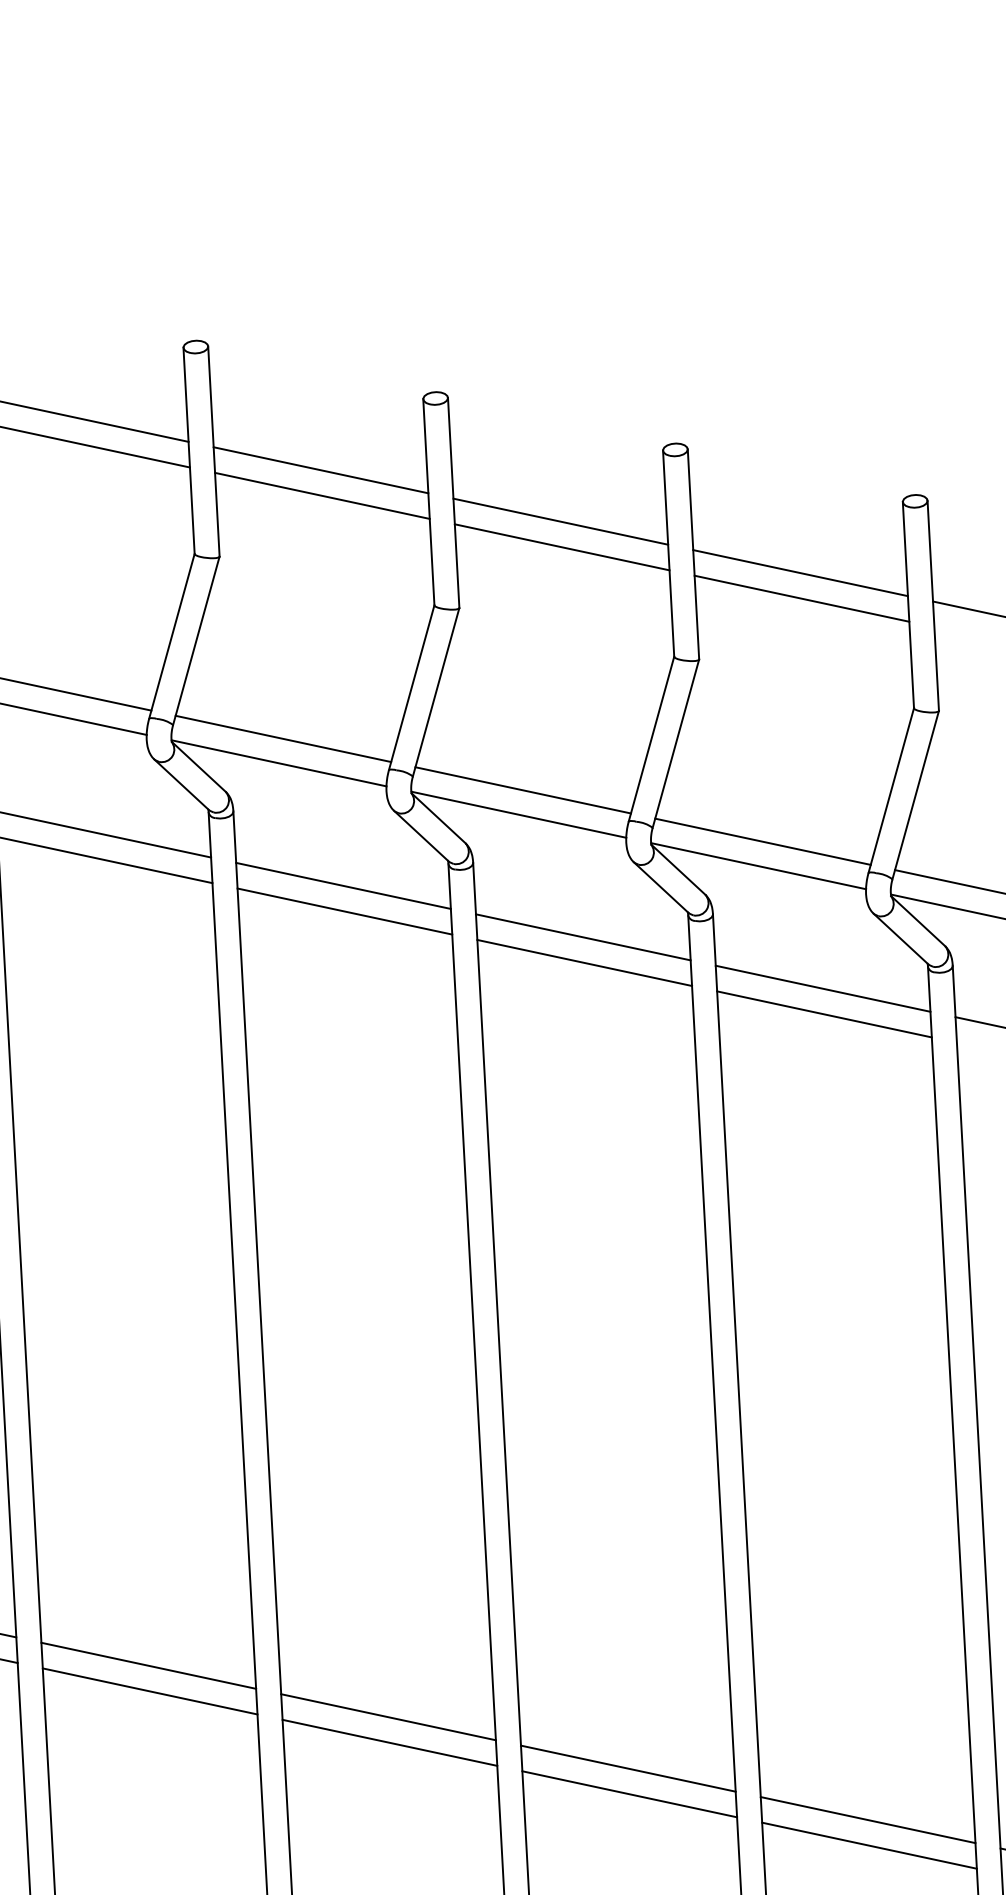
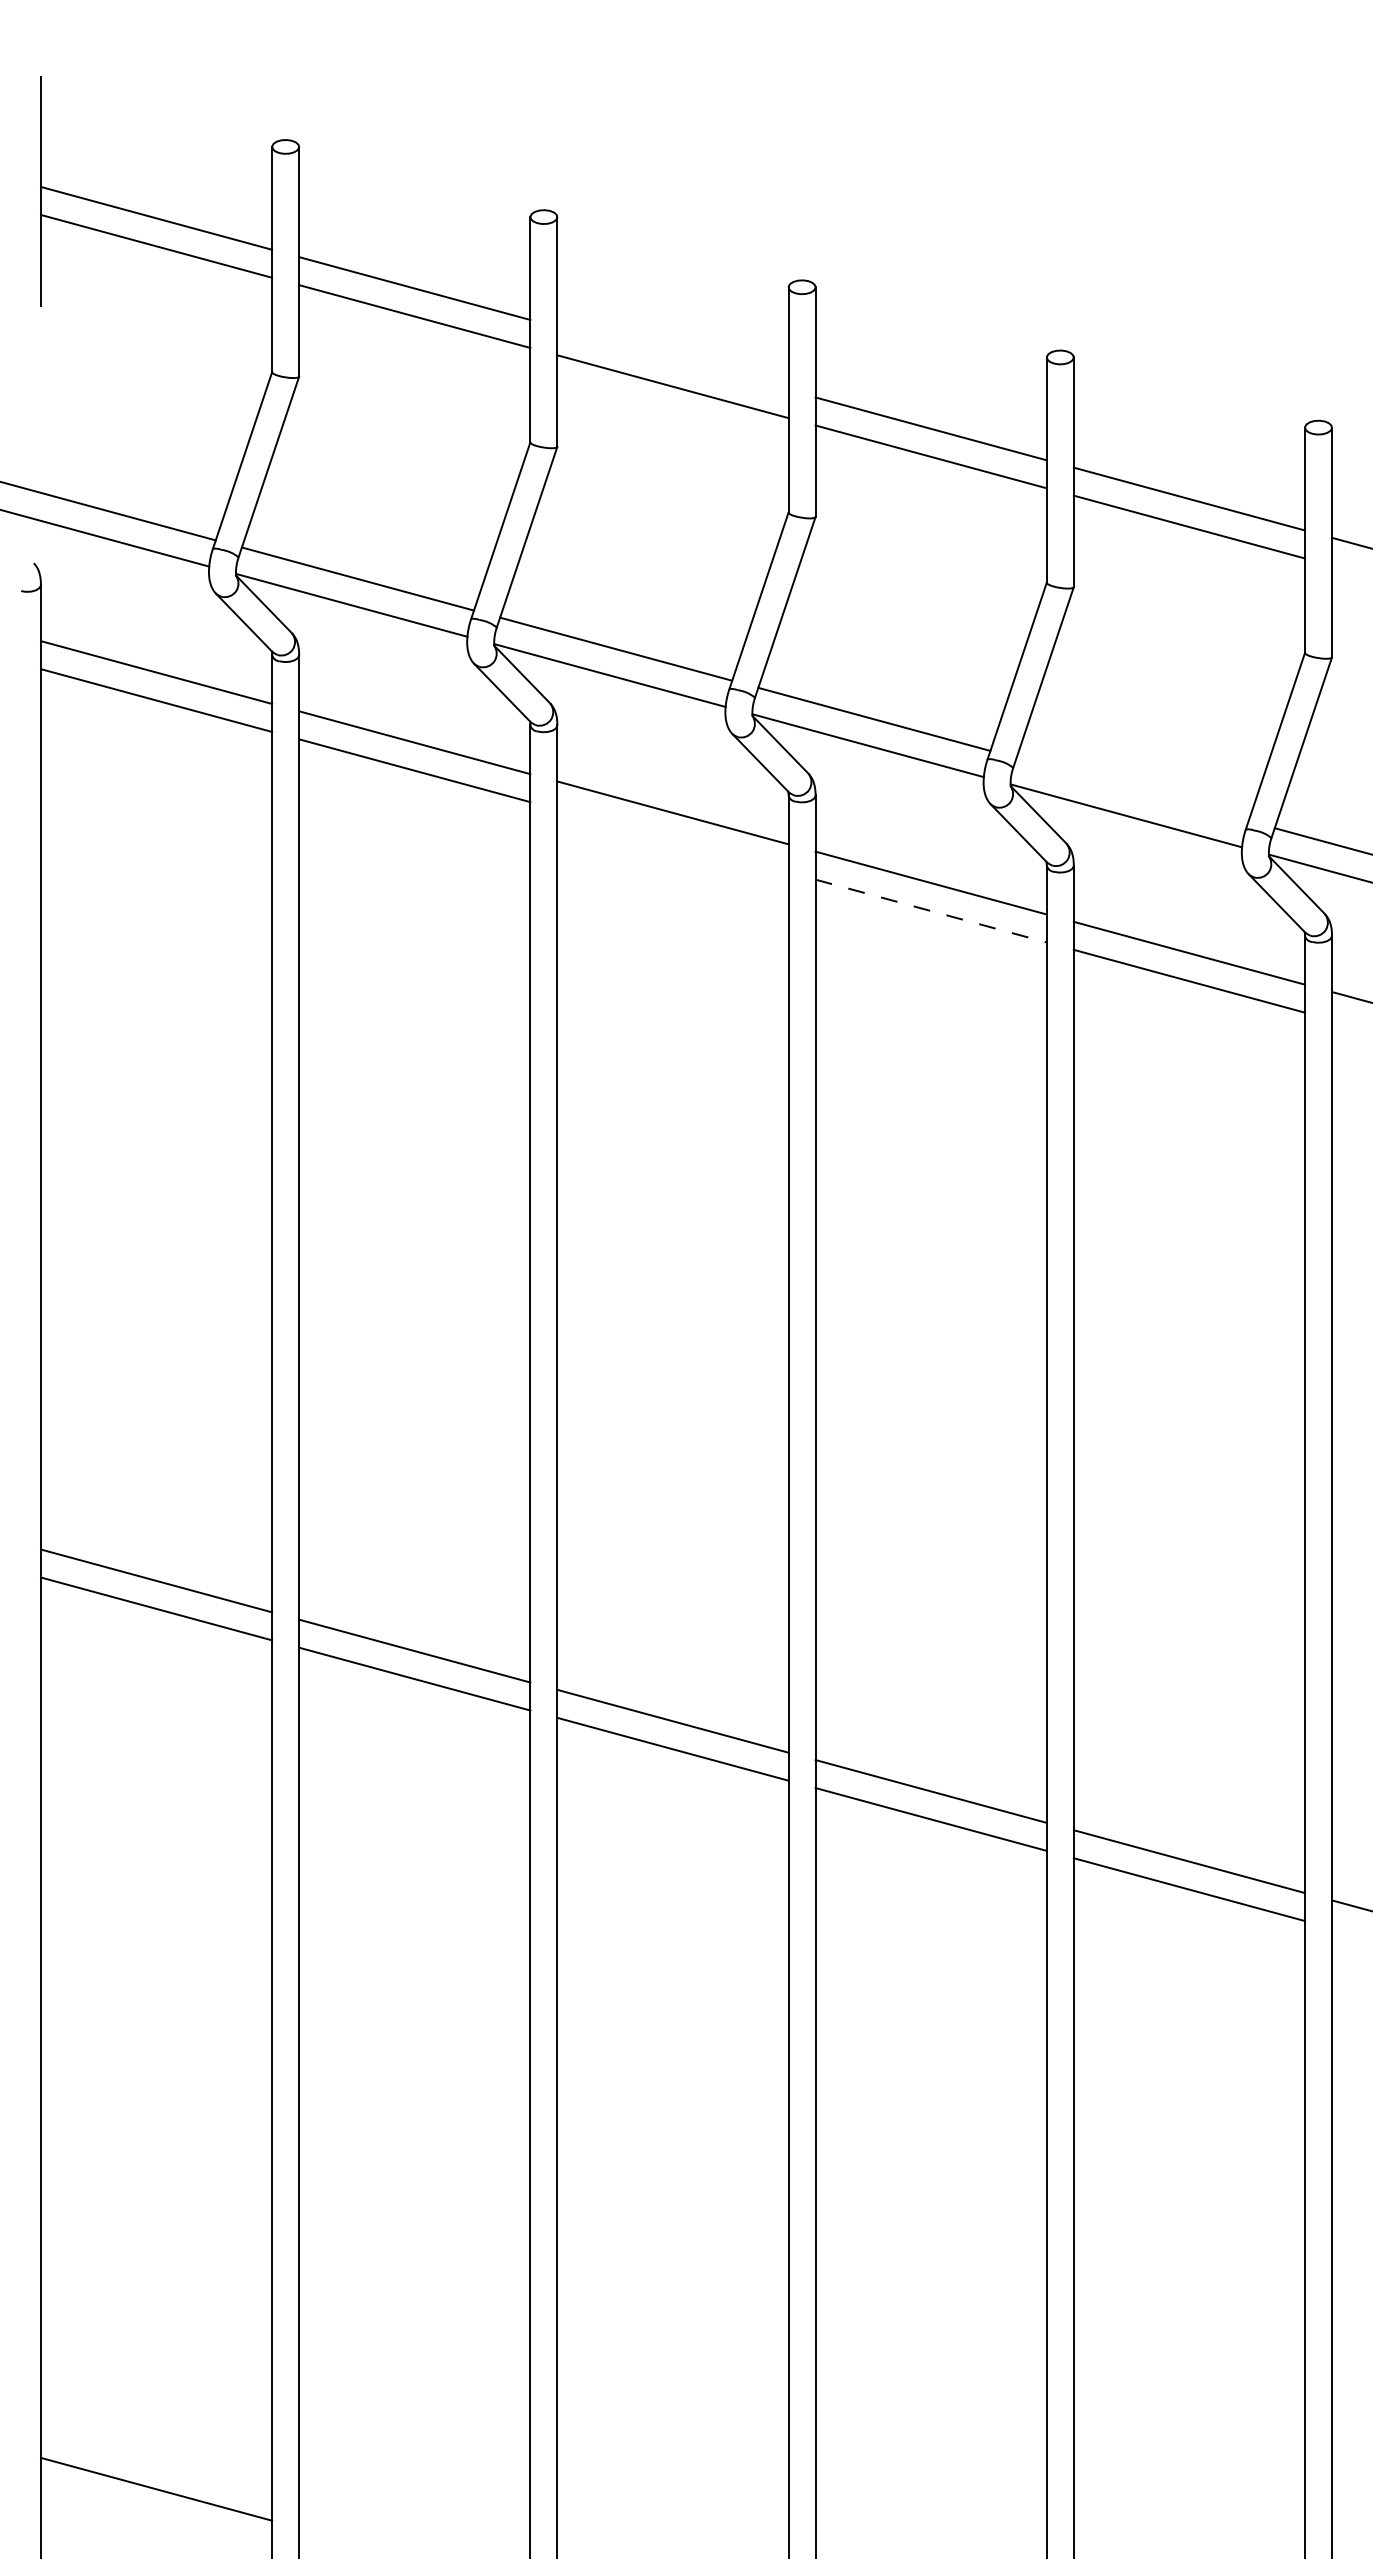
line: (320, 470) -> (672, 358), removed
line: (762, 841) -> (1132, 789), removed
line: (344, 911) -> (672, 840), removed
line: (585, 963) -> (931, 911), solid -> dashed

